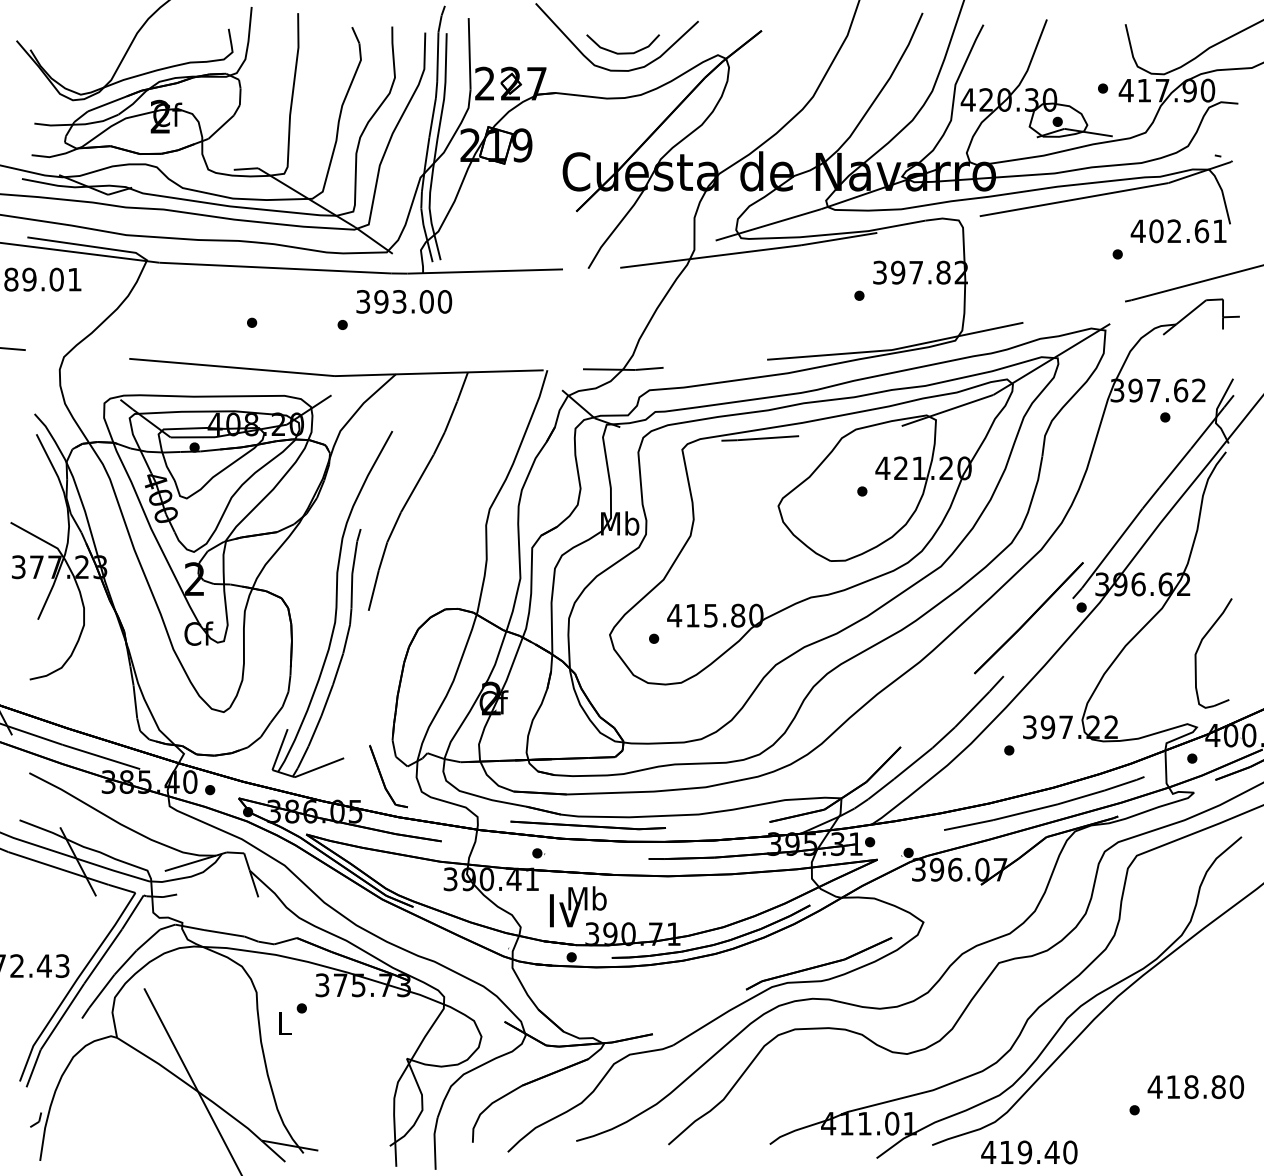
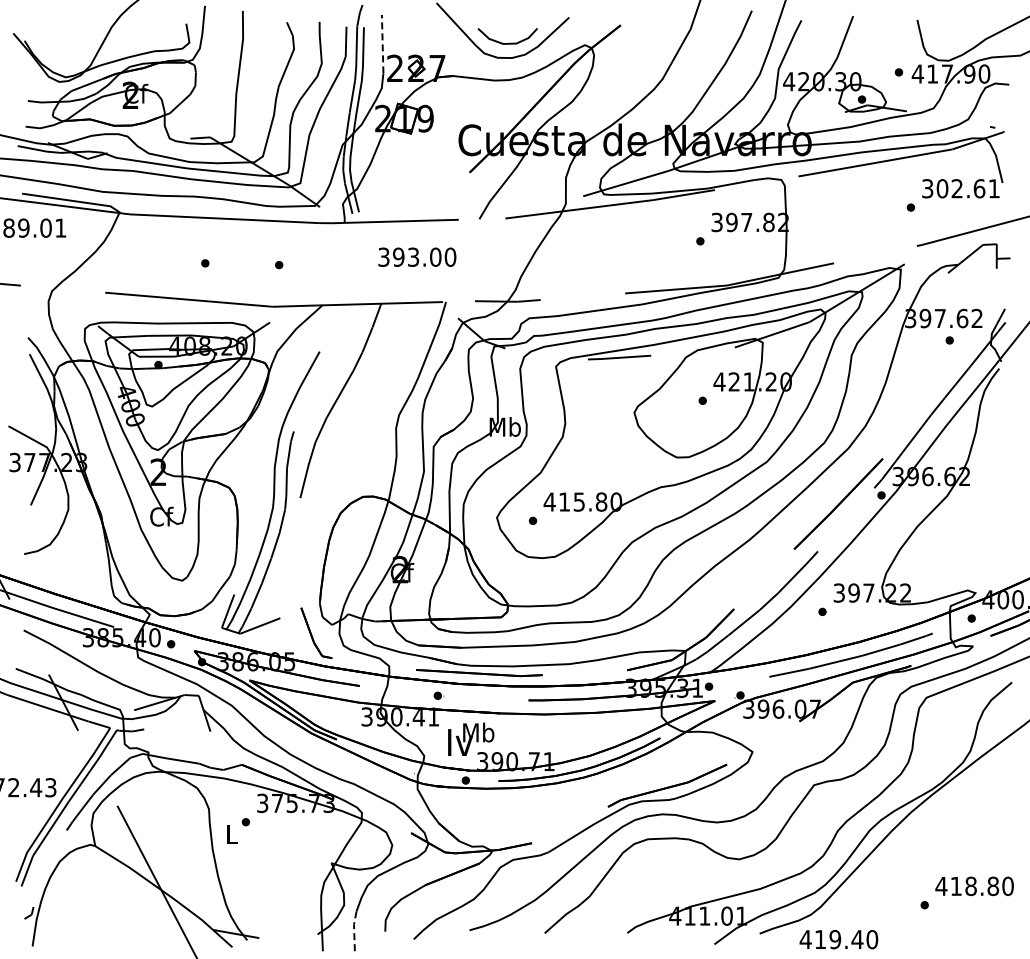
line: (469, 53) -> (382, 43), solid -> dashed
text: (1138, 231) -> (927, 188), 402.61 -> 302.61
text: (404, 300) -> (417, 256), moved
part: (1200, 646) -> (978, 527), removed
line: (435, 1143) -> (354, 932), solid -> dashed

